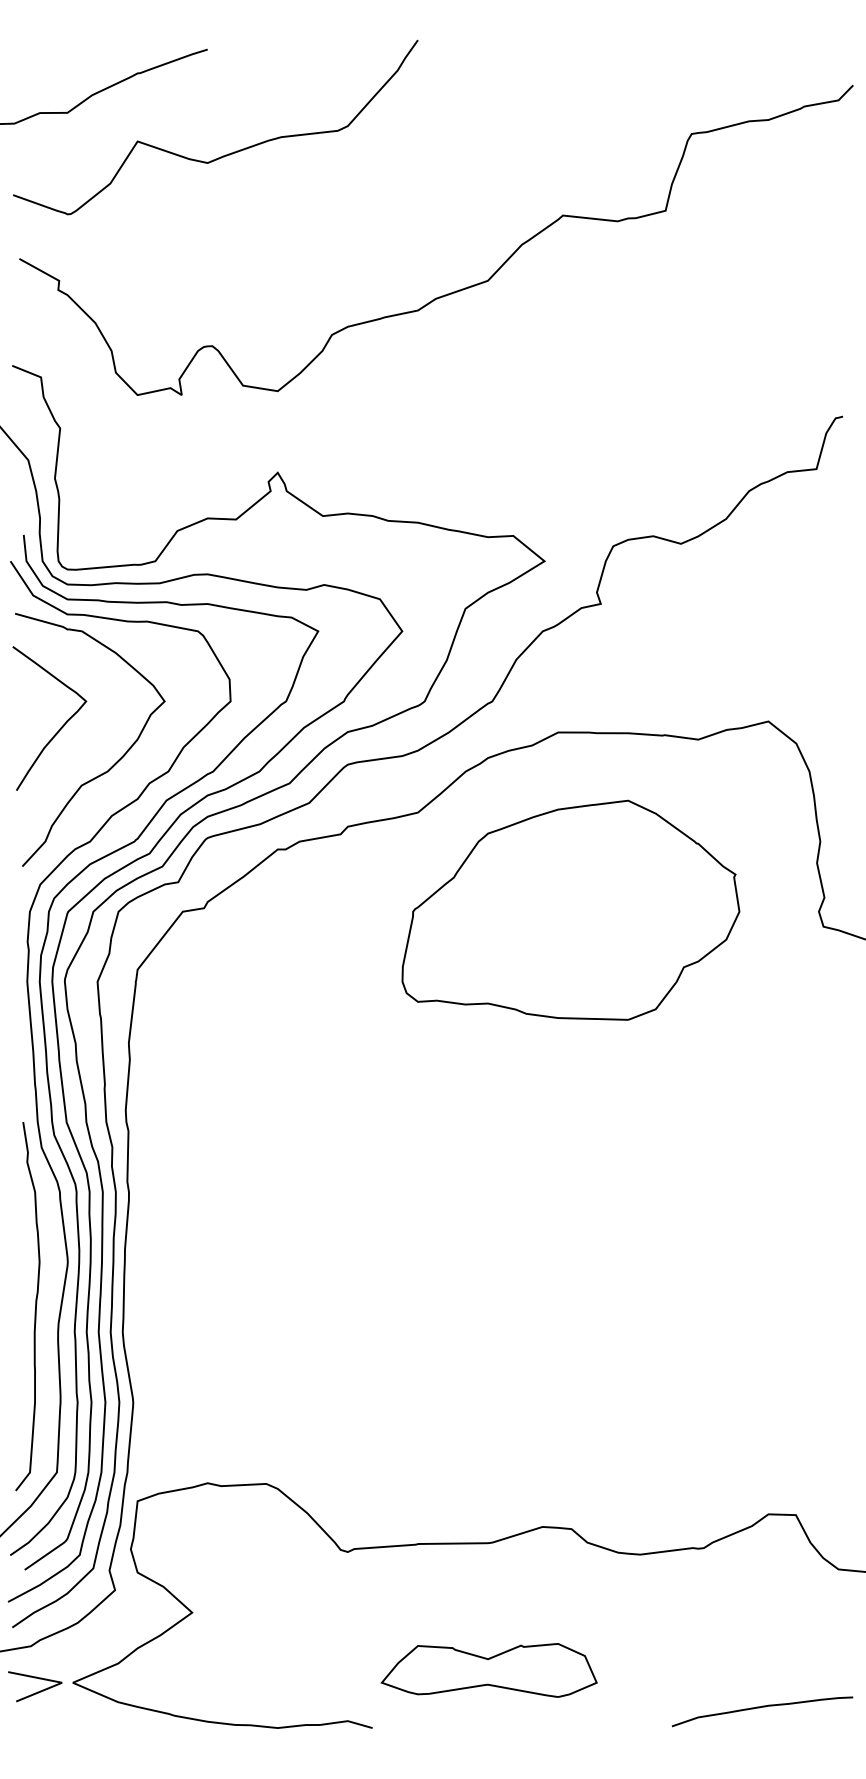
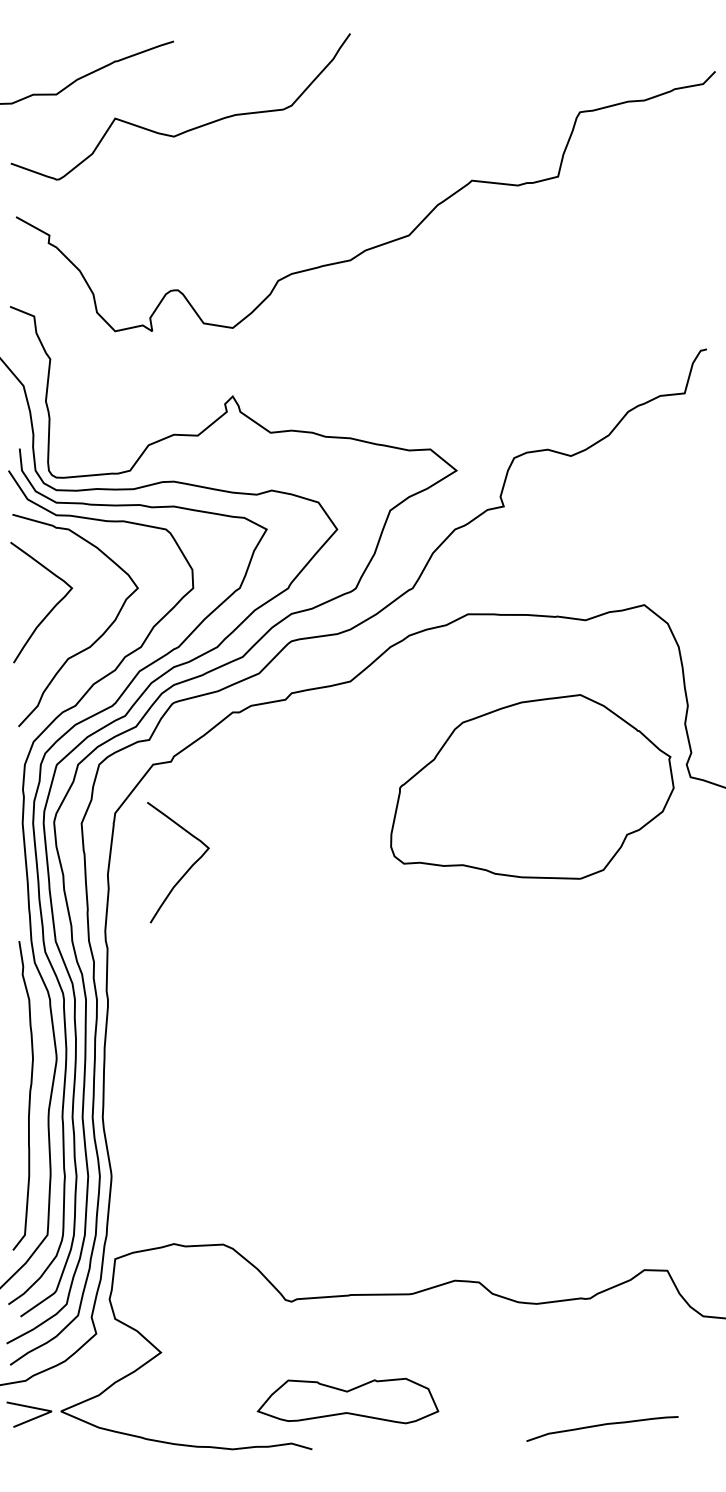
part: (570, 909) -> (532, 786), moved
curve: (222, 1038) -> (186, 870), added
part: (488, 1670) -> (347, 1401), moved
curve: (762, 1707) -> (602, 1425), moved

